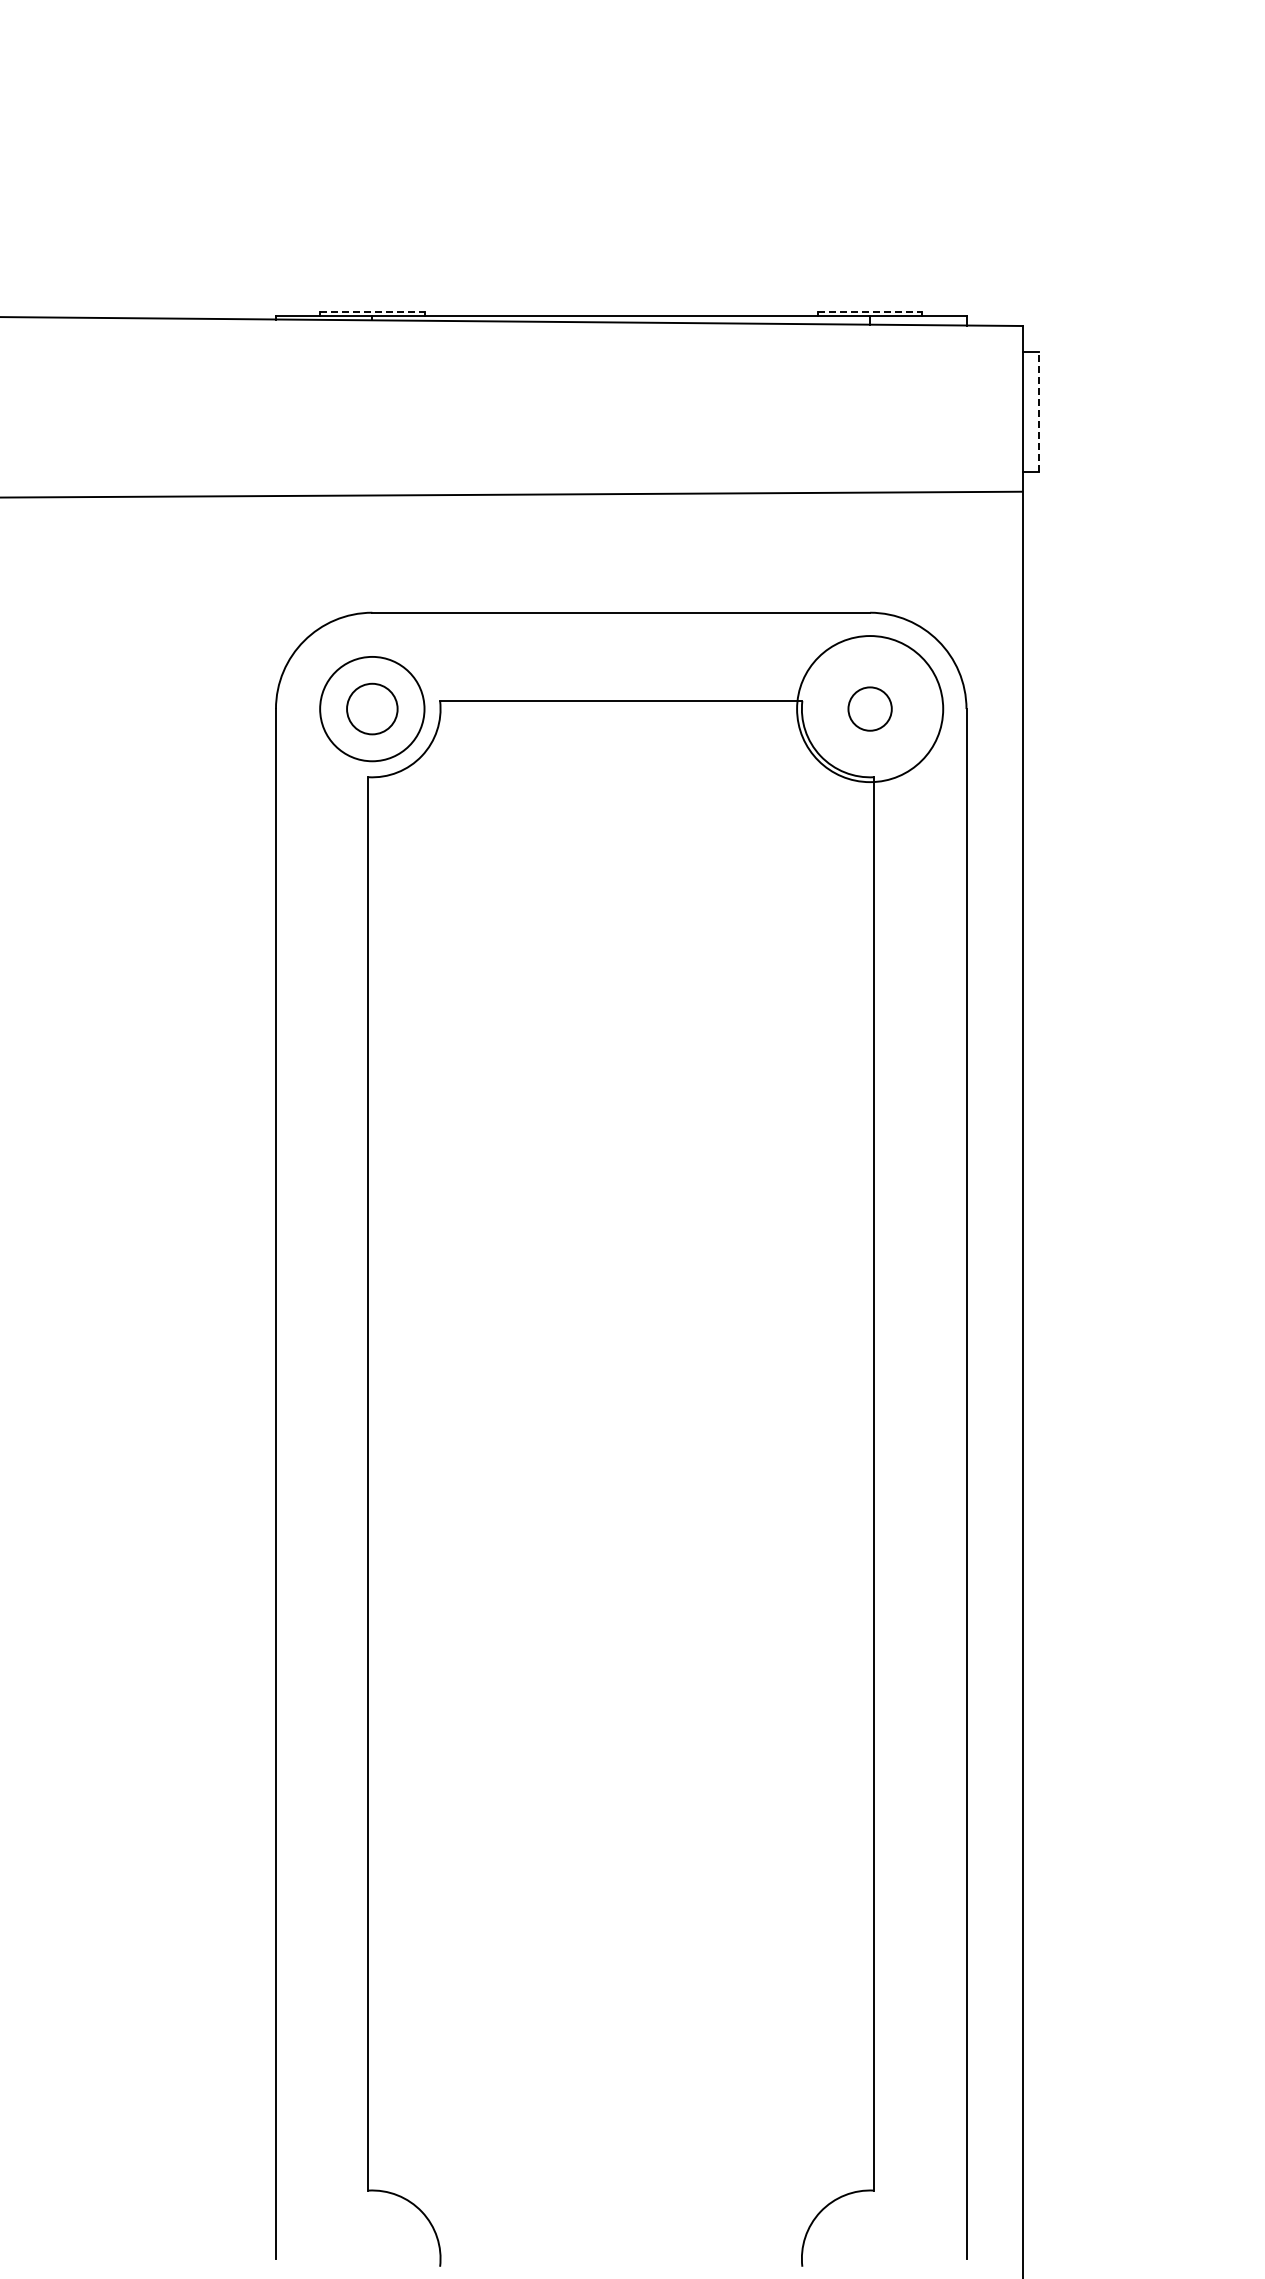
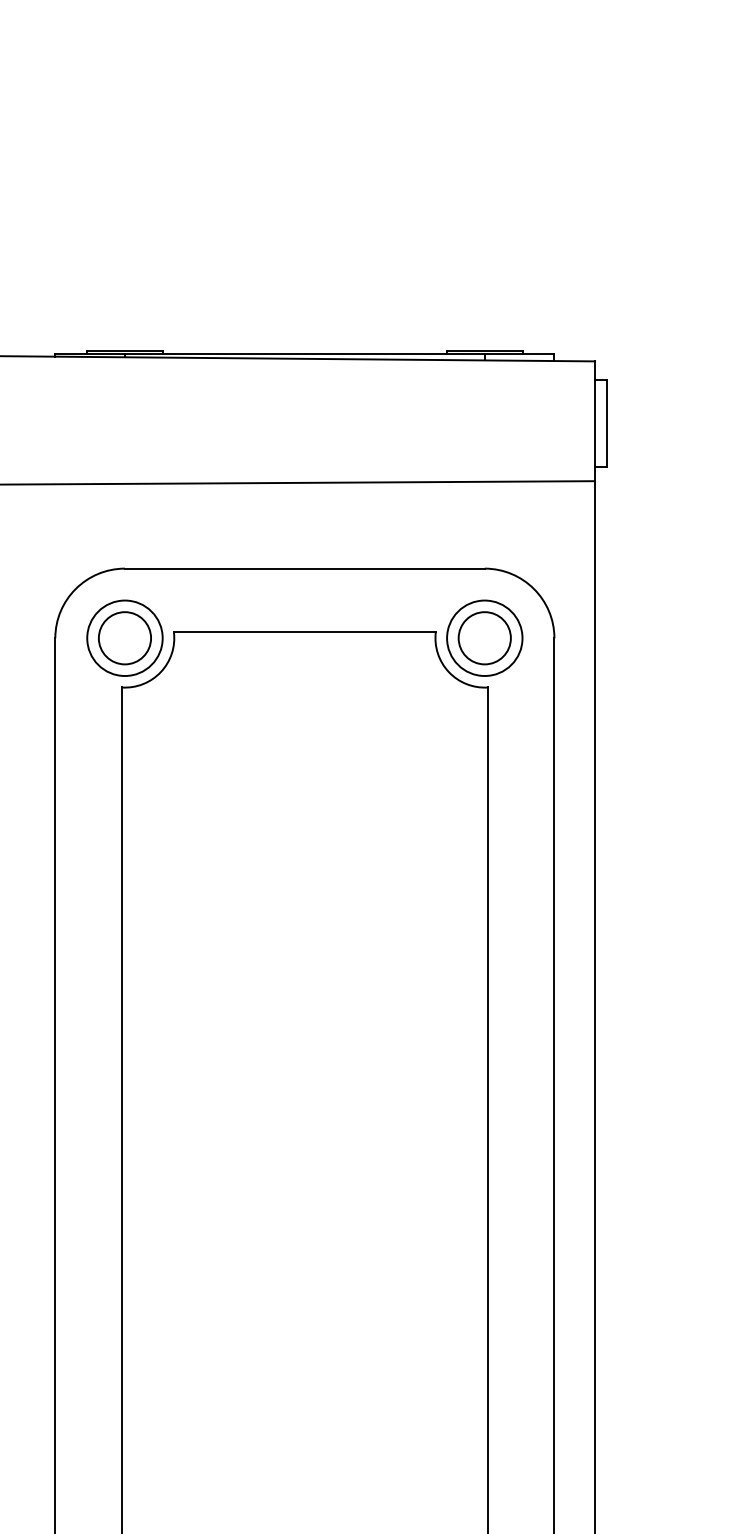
line: (372, 311) -> (125, 350), dashed -> solid
line: (870, 311) -> (485, 350), dashed -> solid
line: (1038, 411) -> (606, 423), dashed -> solid
circle: (372, 708) -> (125, 637), size x1.43
circle: (869, 708) -> (484, 637), size x0.71
circle: (870, 708) -> (485, 637), size x1.67

